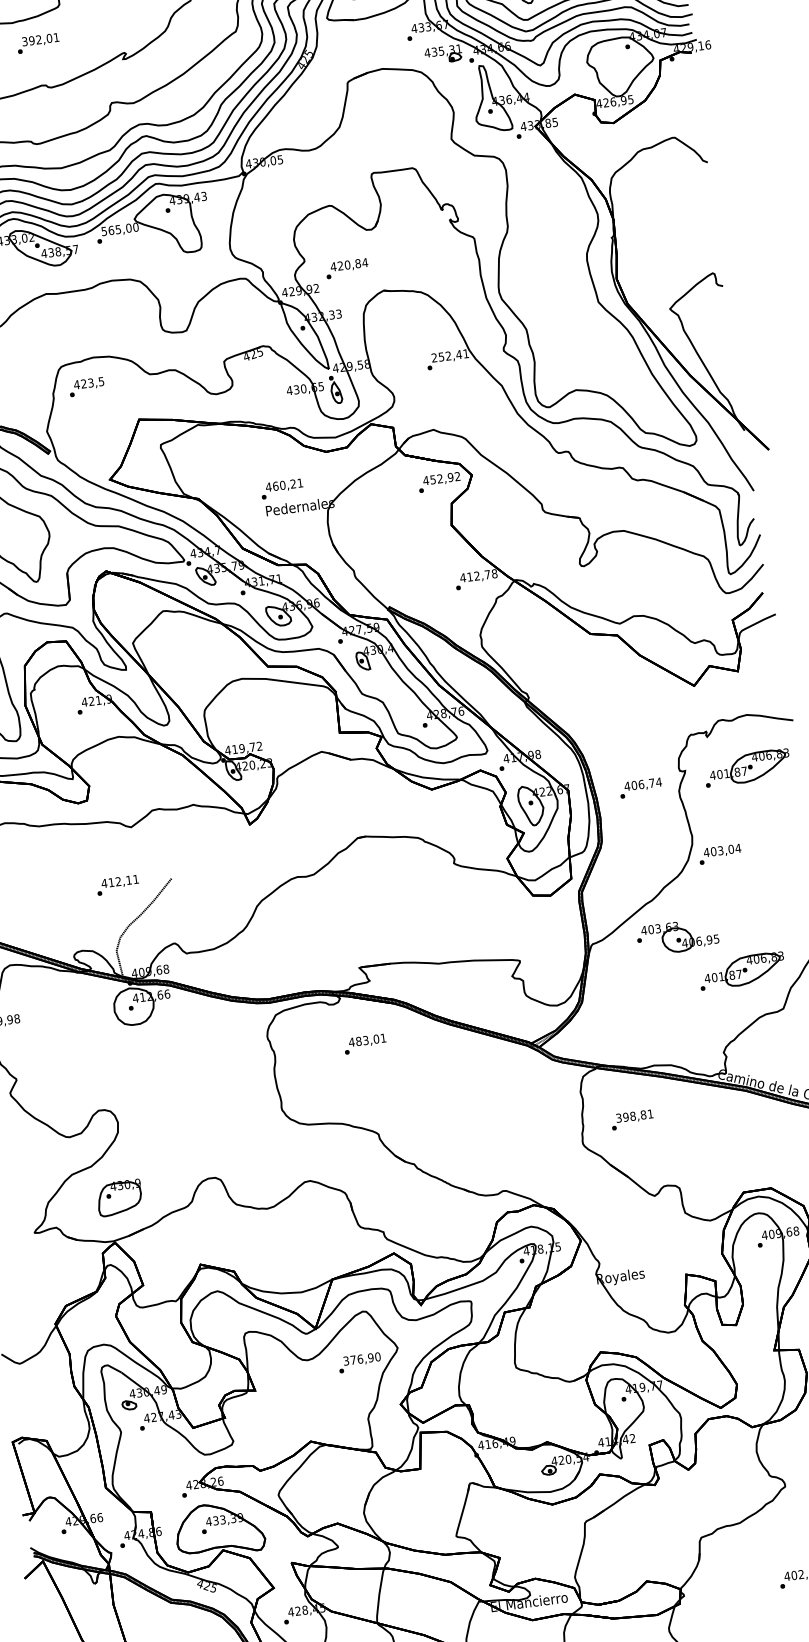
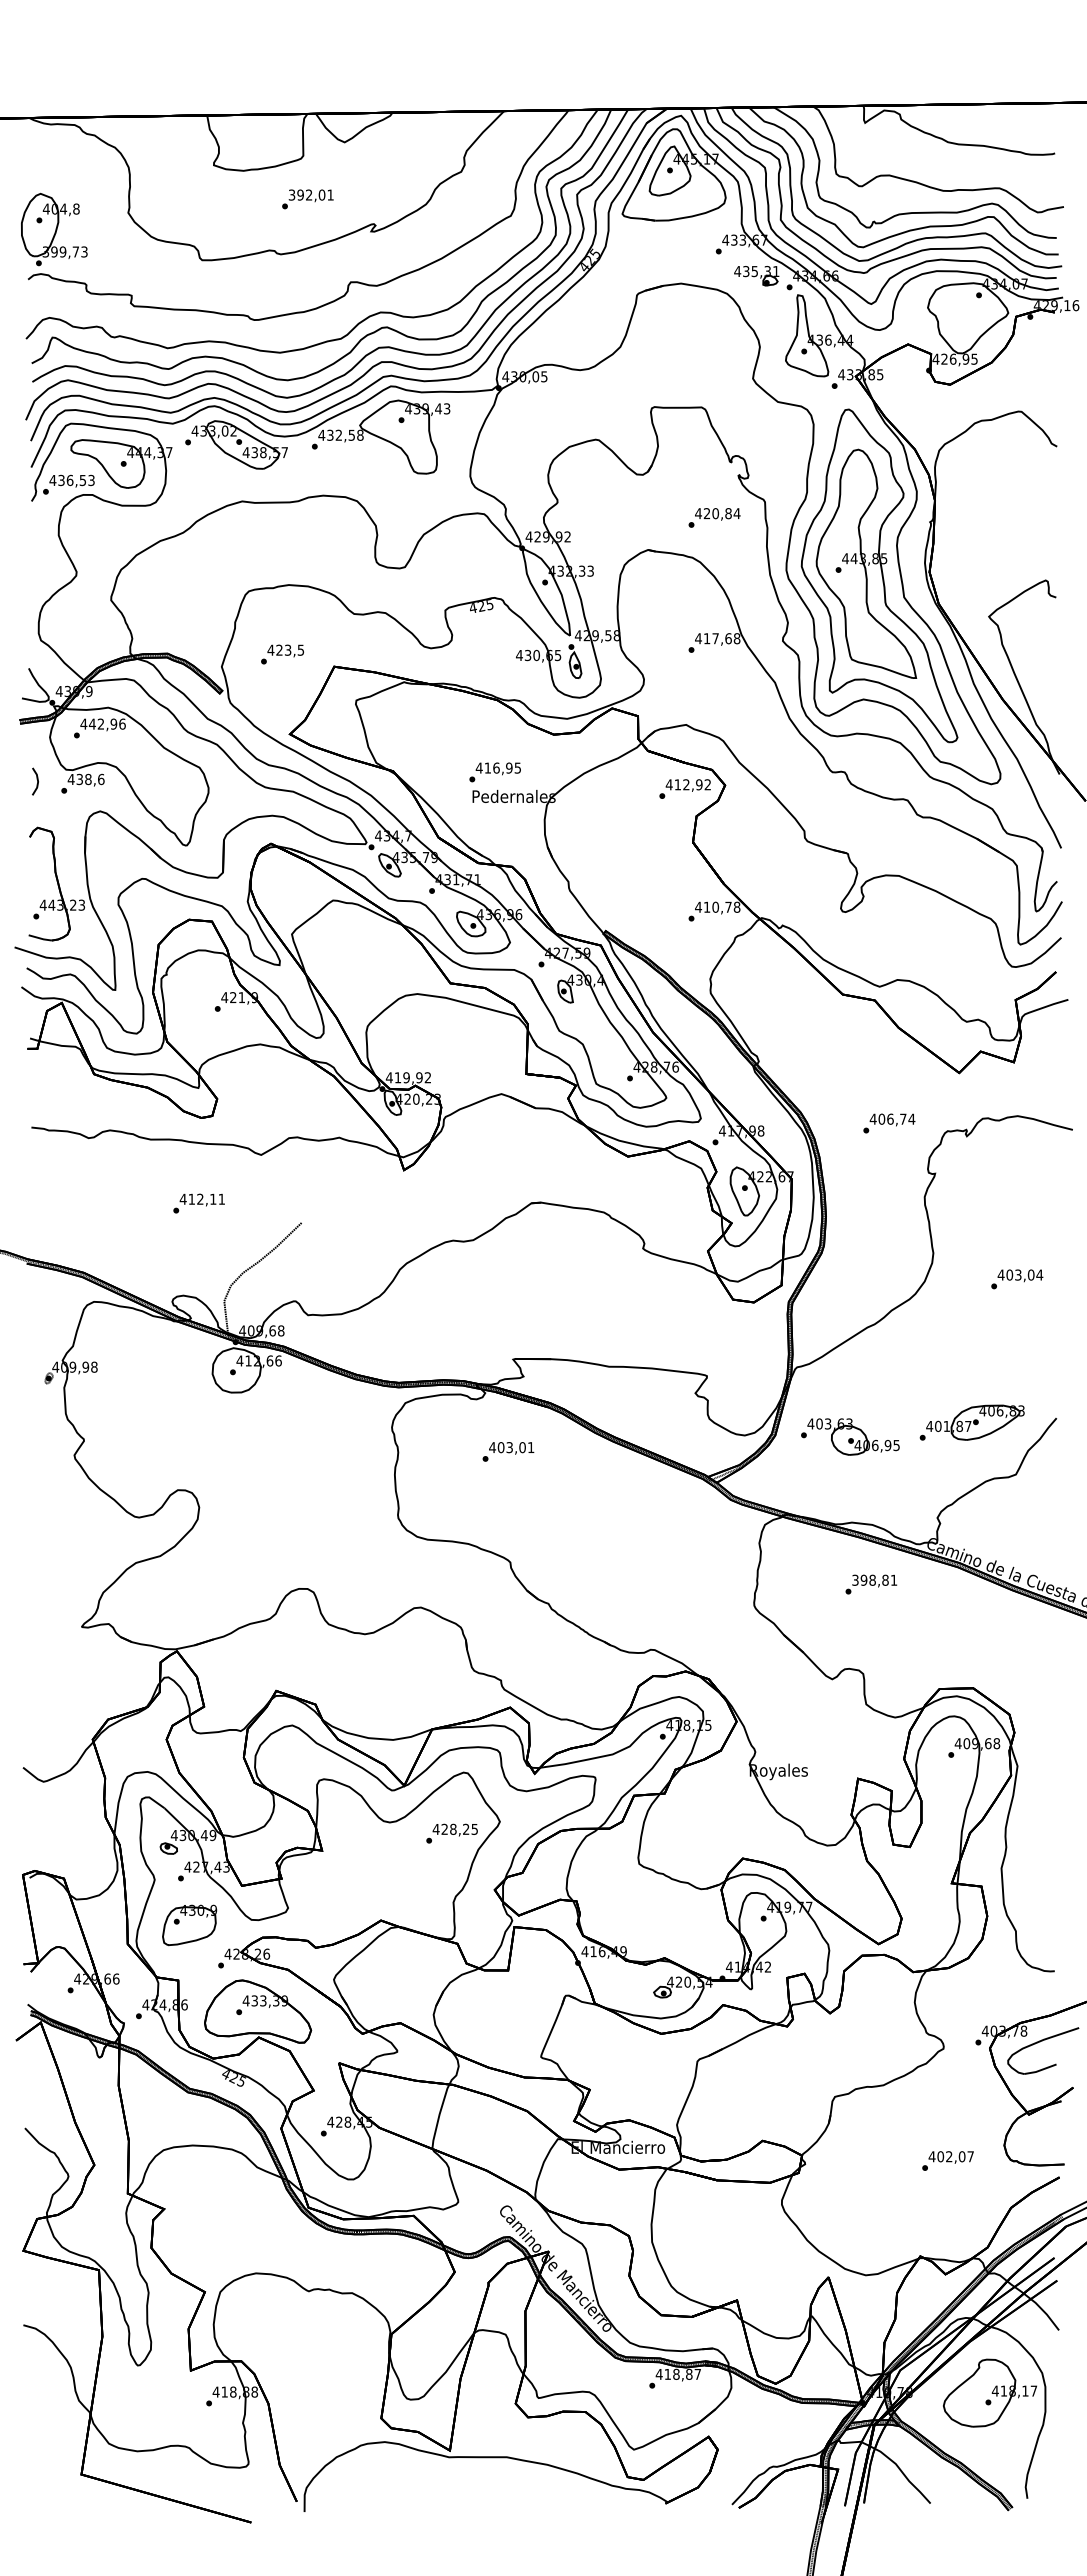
text: (38, 43) -> (307, 199), moved
text: (119, 228) -> (340, 434), 565,00 -> 432,58
text: (347, 268) -> (714, 517), moved
part: (575, 286) -> (879, 575), added
text: (450, 355) -> (717, 638), 252,41 -> 417,68
text: (86, 387) -> (282, 654), moved
text: (432, 479) -> (677, 784), 452,92 -> 412,92
text: (287, 484) -> (502, 767), 460,21 -> 416,95
text: (476, 575) -> (715, 906), 412,78 -> 410,78
text: (252, 746) -> (419, 1077), 419,72 -> 419,92
part: (746, 767) -> (1009, 1179), removed
text: (641, 788) -> (889, 1123), moved
text: (720, 854) -> (1017, 1279), moved
text: (117, 885) -> (198, 1203), moved
part: (677, 936) -> (850, 1436), moved
text: (358, 1041) -> (500, 1447), 483,01 -> 403,01
text: (632, 1119) -> (871, 1584), moved
part: (119, 1198) -> (189, 1925), moved
text: (362, 1358) -> (455, 1828), 376,90 -> 428,25

